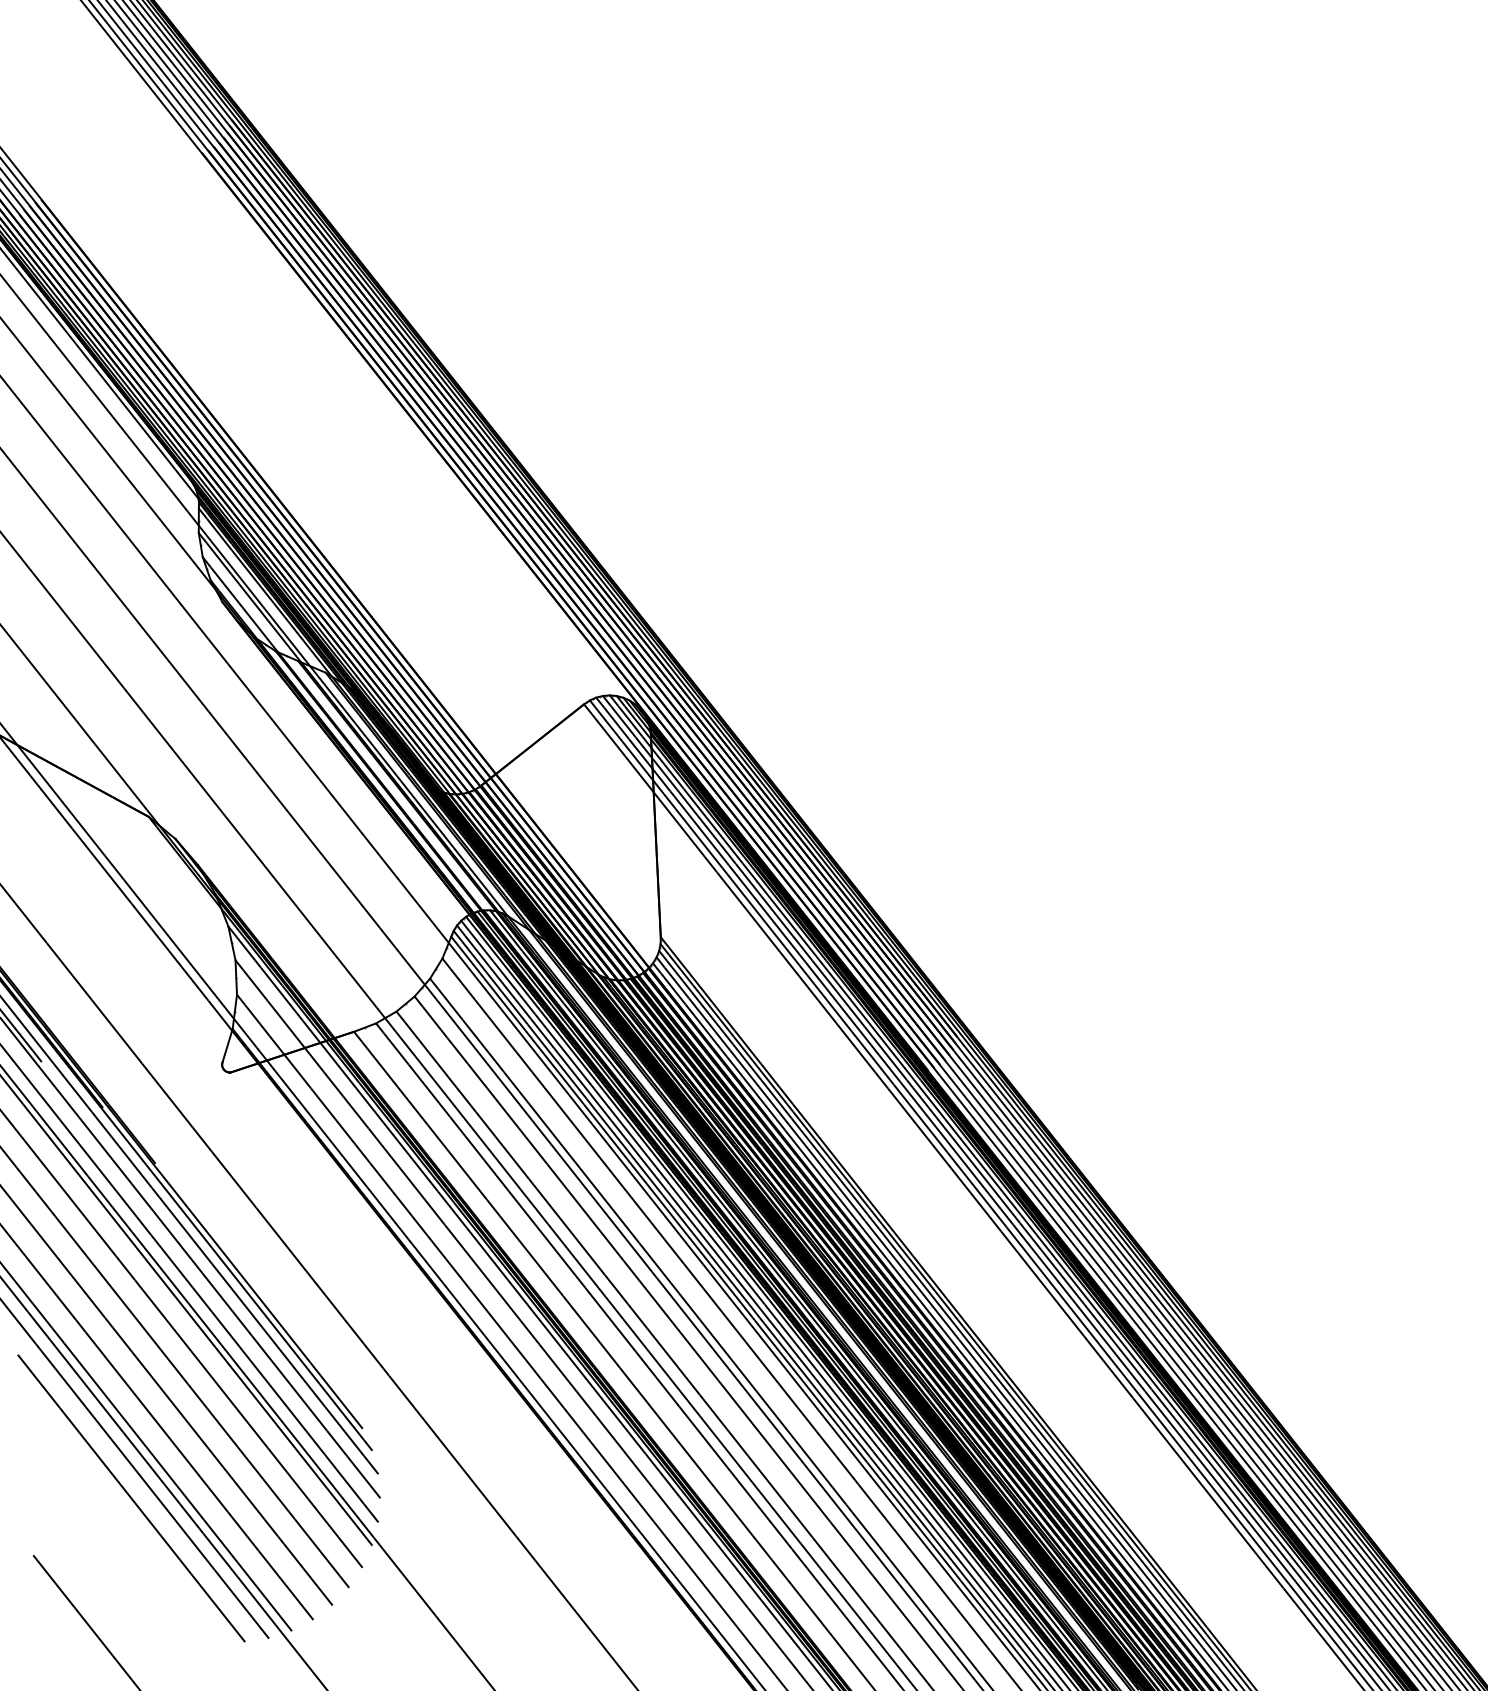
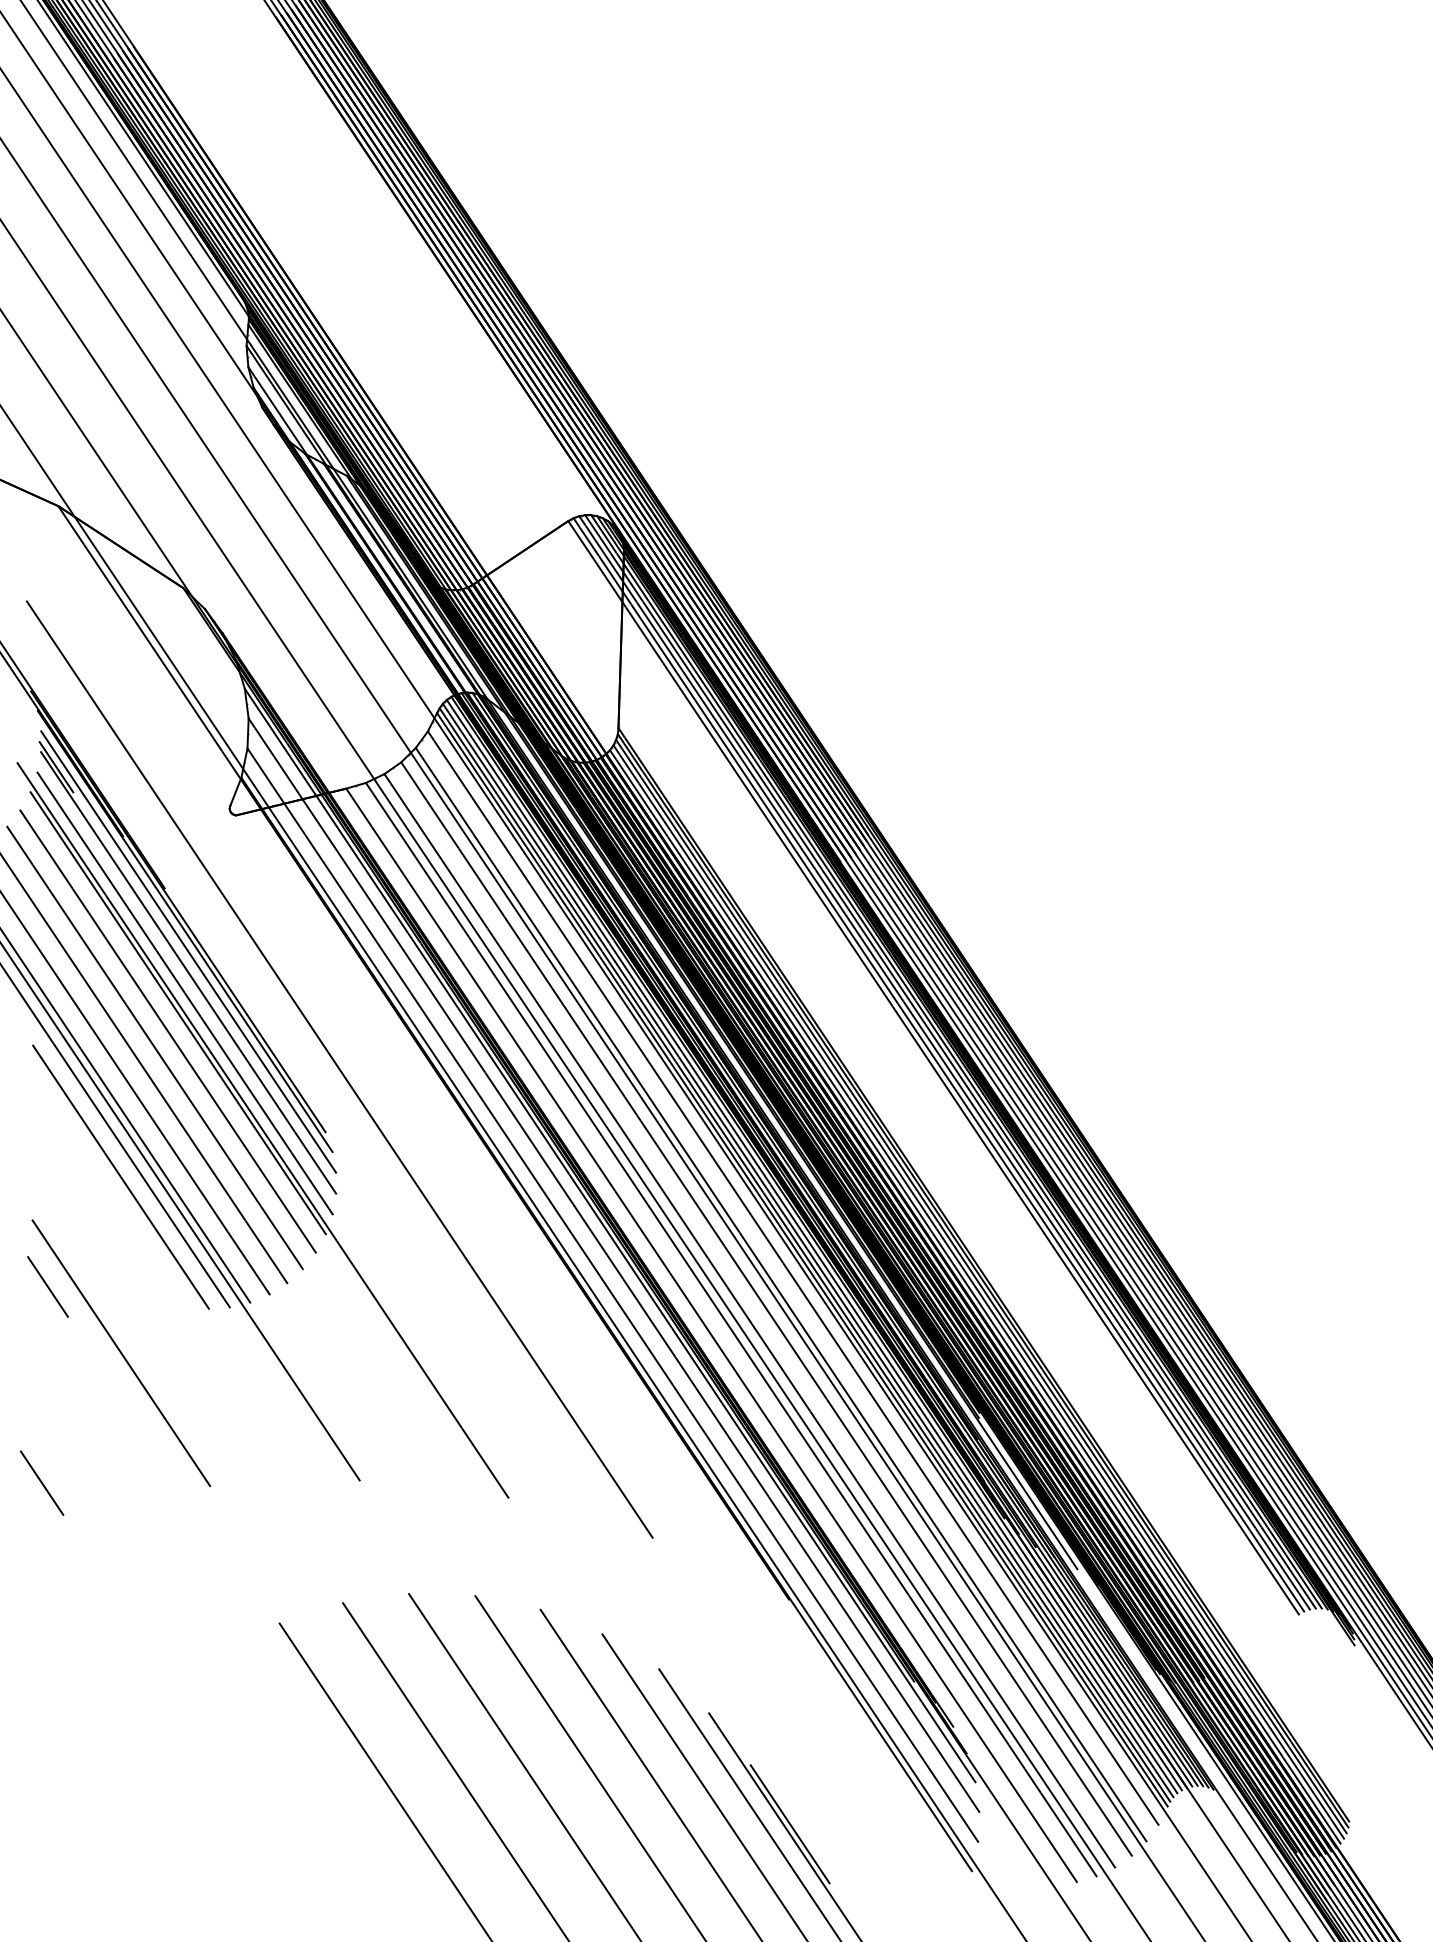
line: (57, 1630) -> (47, 1286), added

